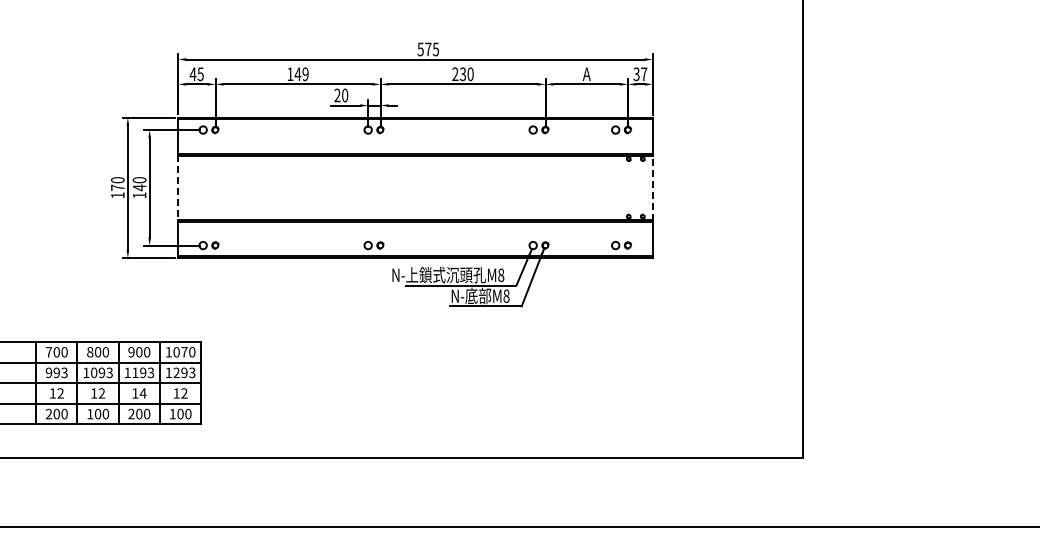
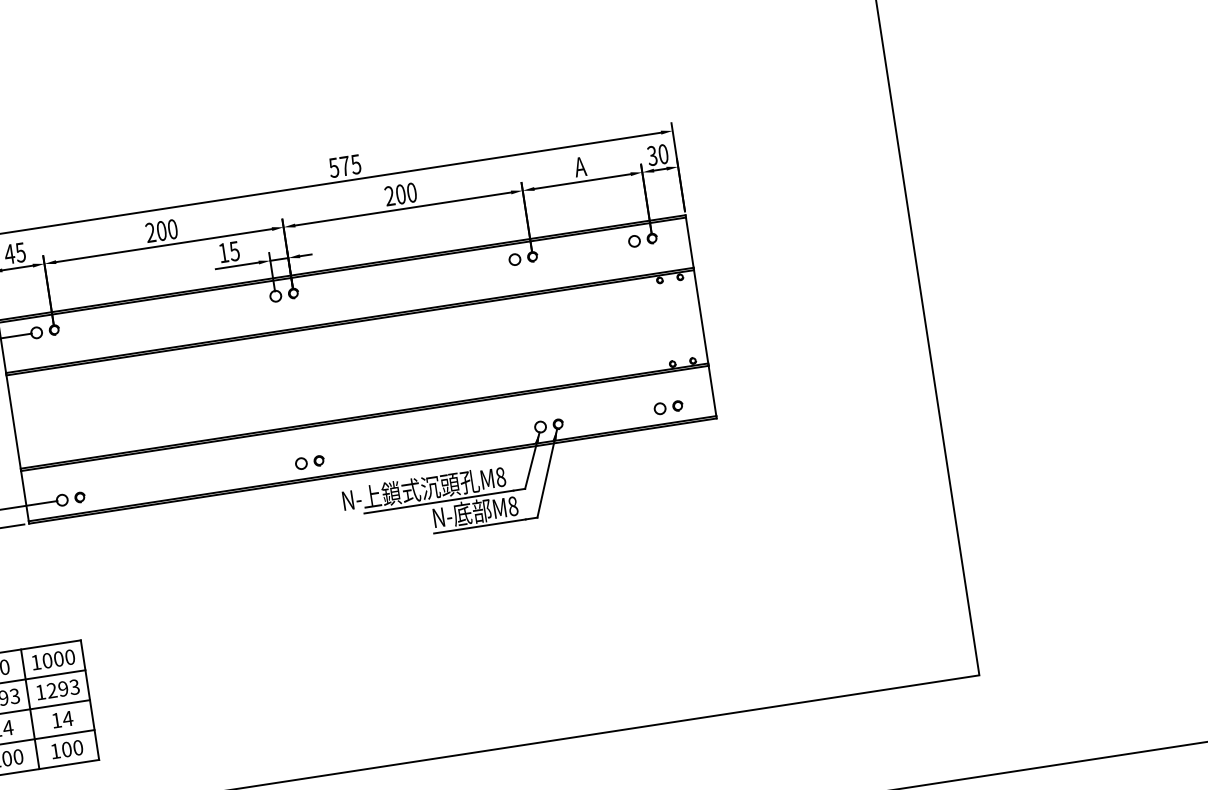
text: (462, 73) -> (399, 193), 230 -> 200
text: (297, 74) -> (161, 231), 149 -> 200
text: (644, 74) -> (663, 154), 37 -> 30
text: (341, 95) -> (229, 252), 20 -> 15
line: (652, 187) -> (700, 316), dashed -> solid
line: (178, 188) -> (13, 423), dashed -> solid
text: (184, 352) -> (58, 659), 1070 -> 1000
text: (184, 393) -> (68, 718), 12 -> 14

